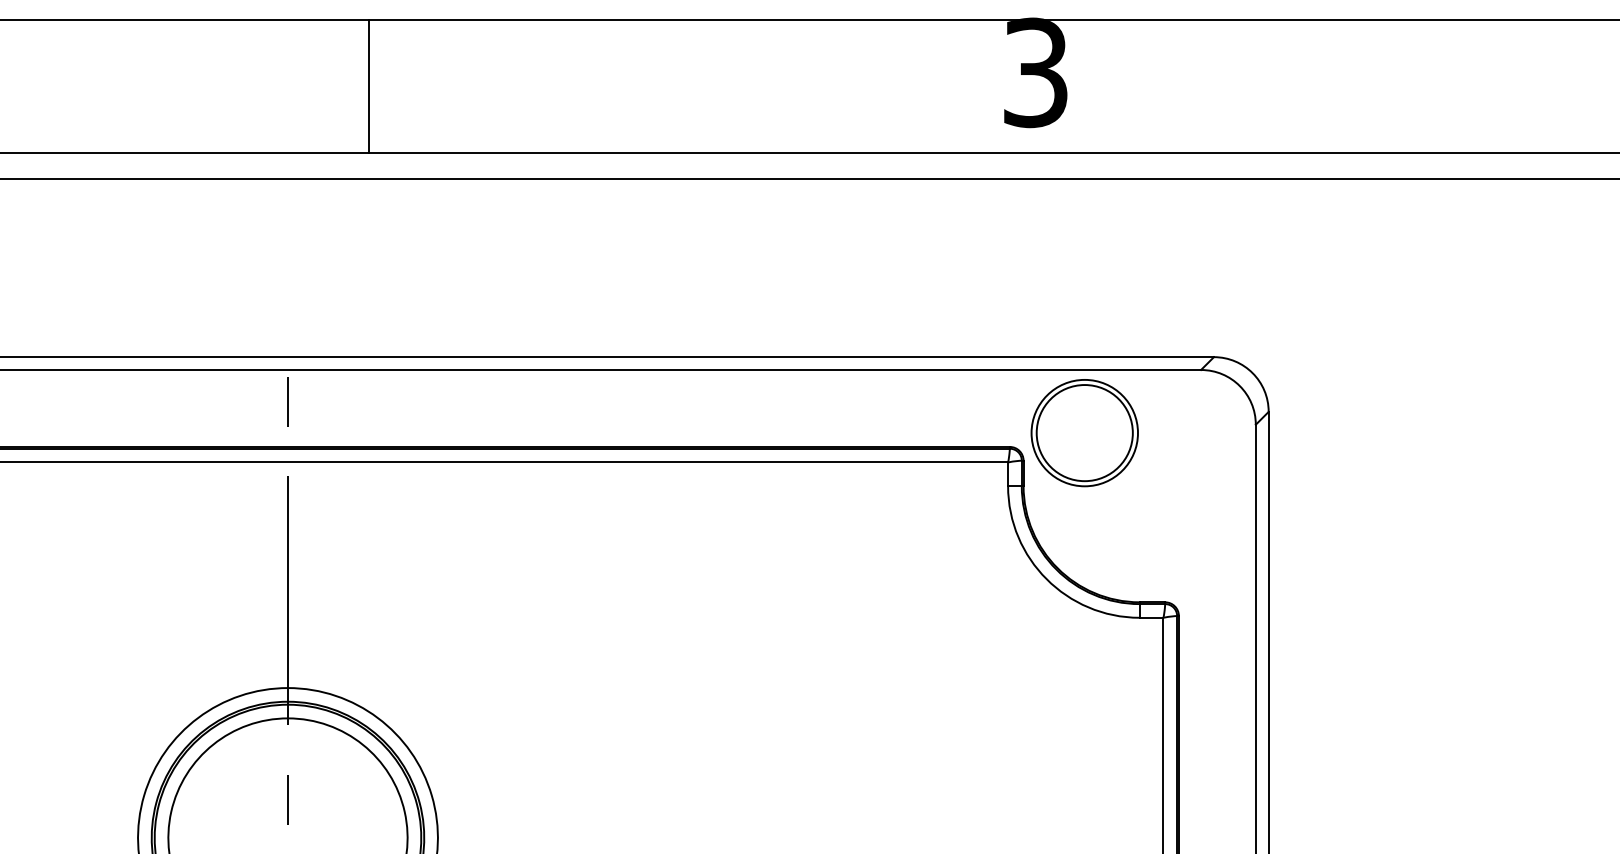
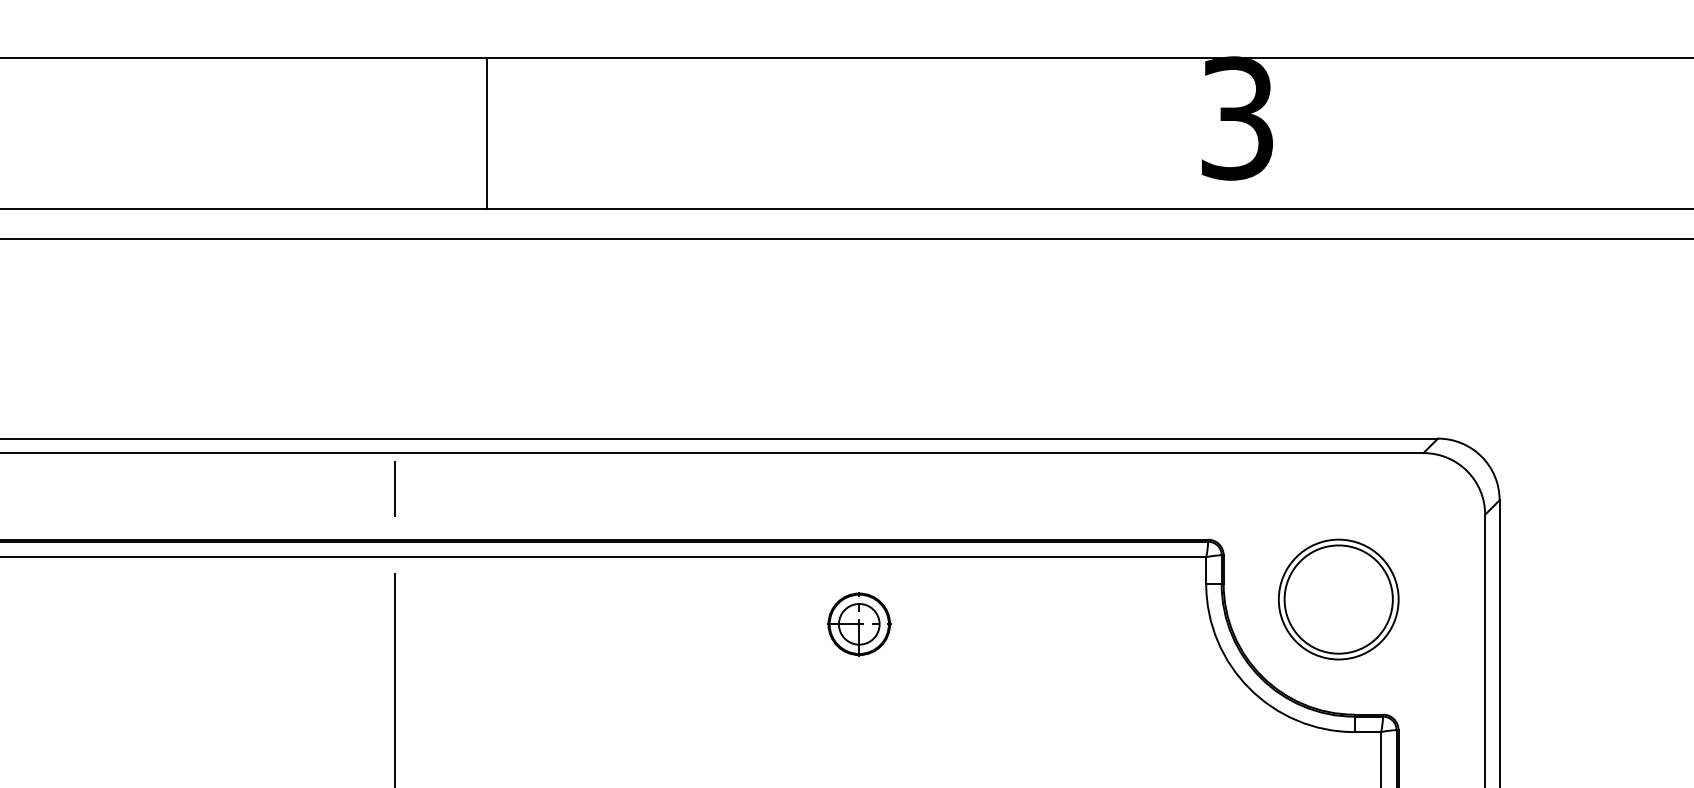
part: (1084, 433) -> (1338, 600), moved
part: (699, 521) -> (858, 623), added

